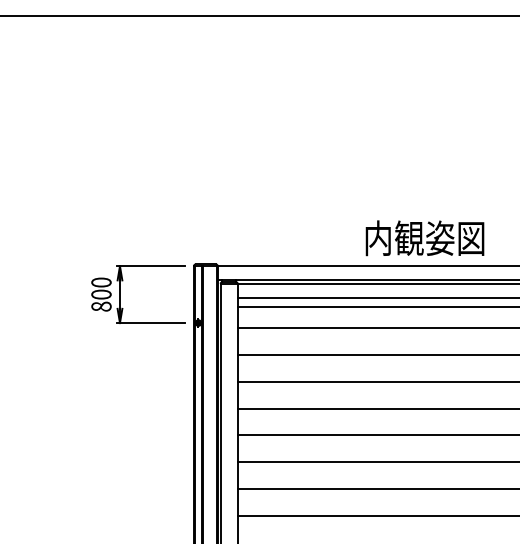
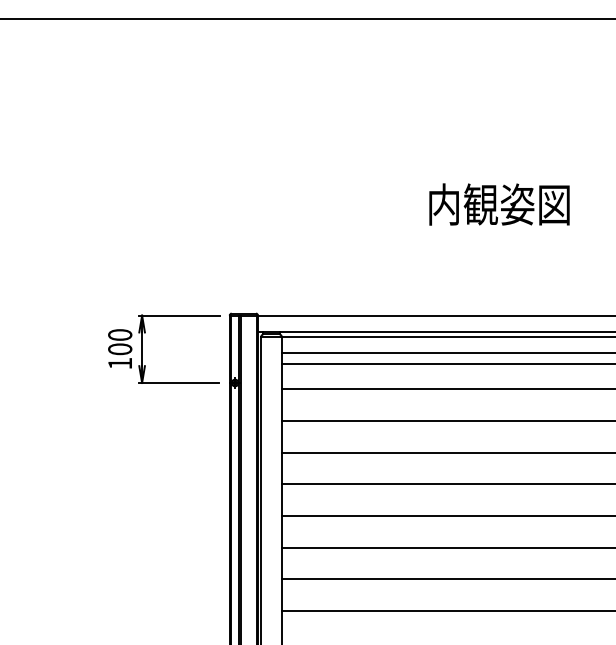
text: (425, 238) -> (499, 204), moved
text: (101, 306) -> (120, 363), 800 -> 100

